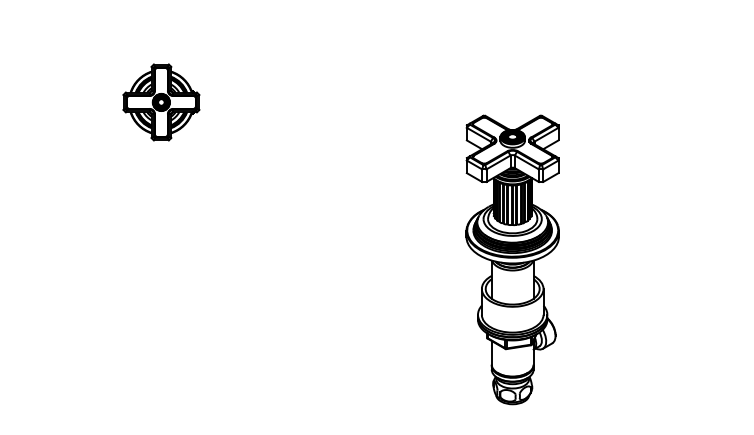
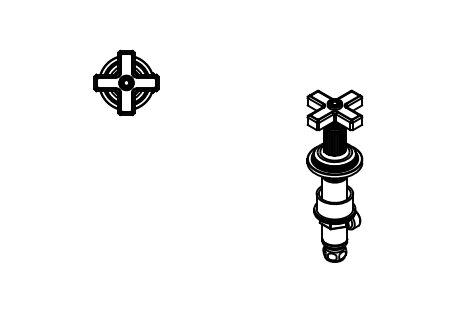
part: (161, 101) -> (126, 82), size x1.43

